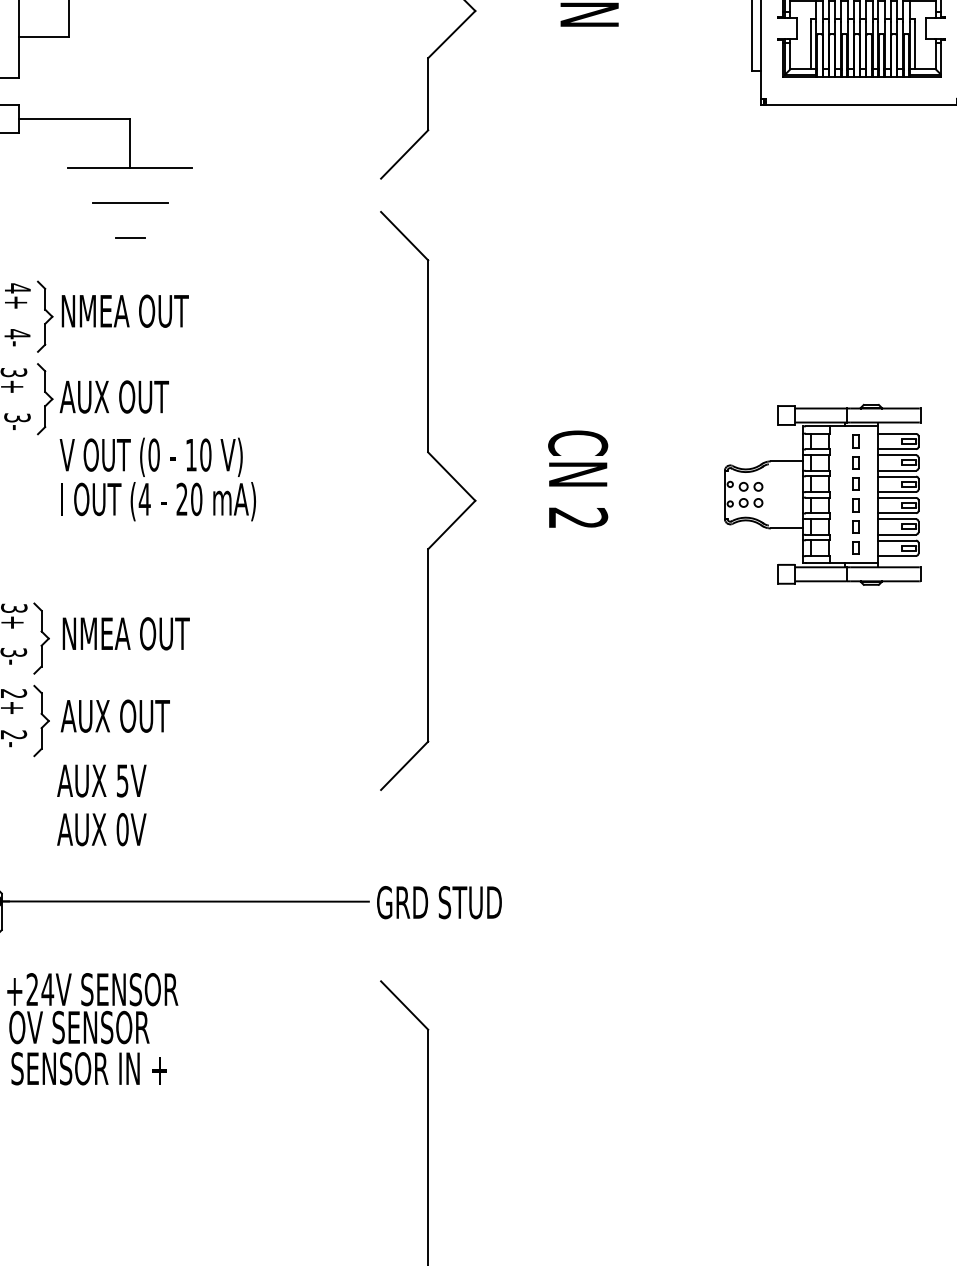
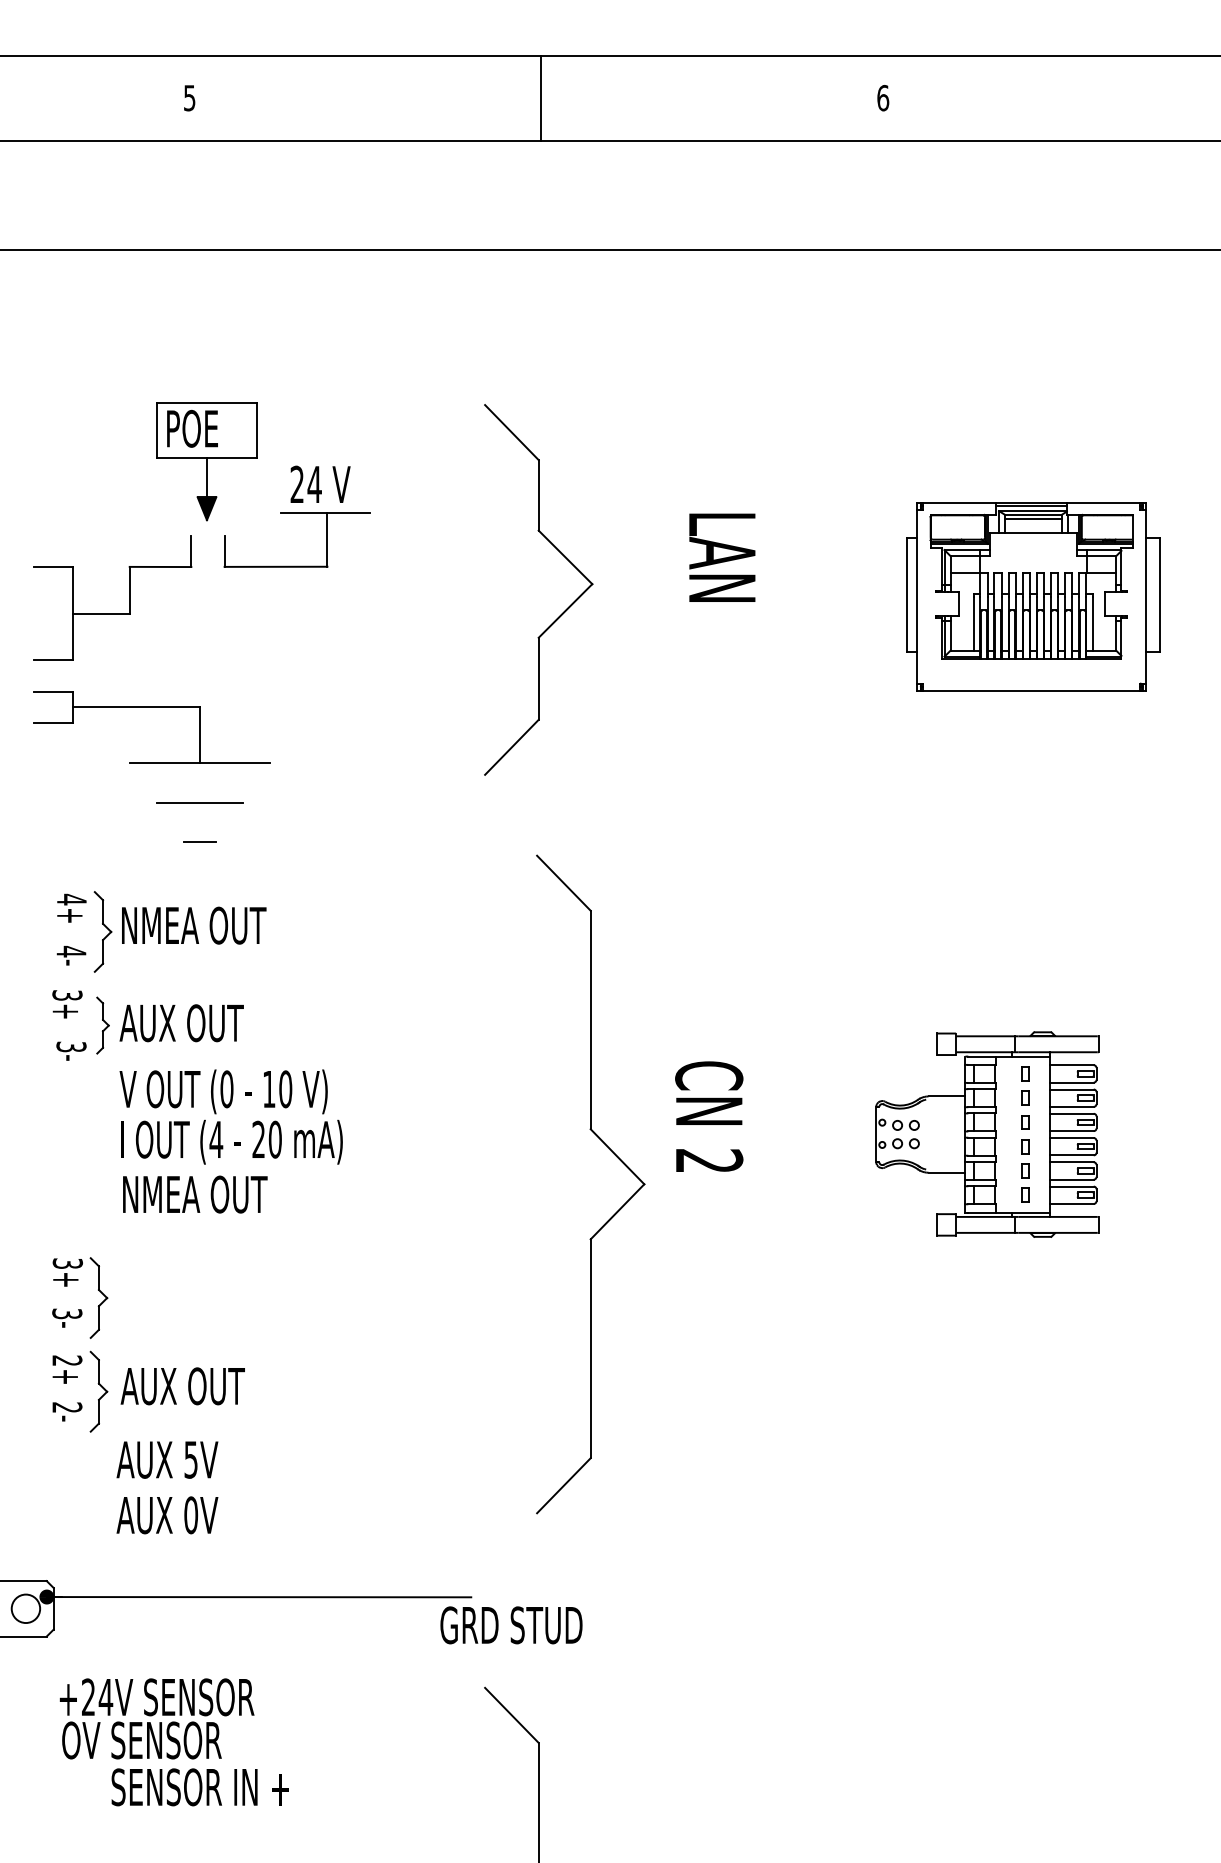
part: (44, 399) -> (102, 1025), size x0.7
part: (450, 477) -> (616, 1157), moved
text: (126, 633) -> (195, 1194), moved
text: (439, 902) -> (511, 1625), moved
text: (88, 1068) -> (199, 1787), moved

